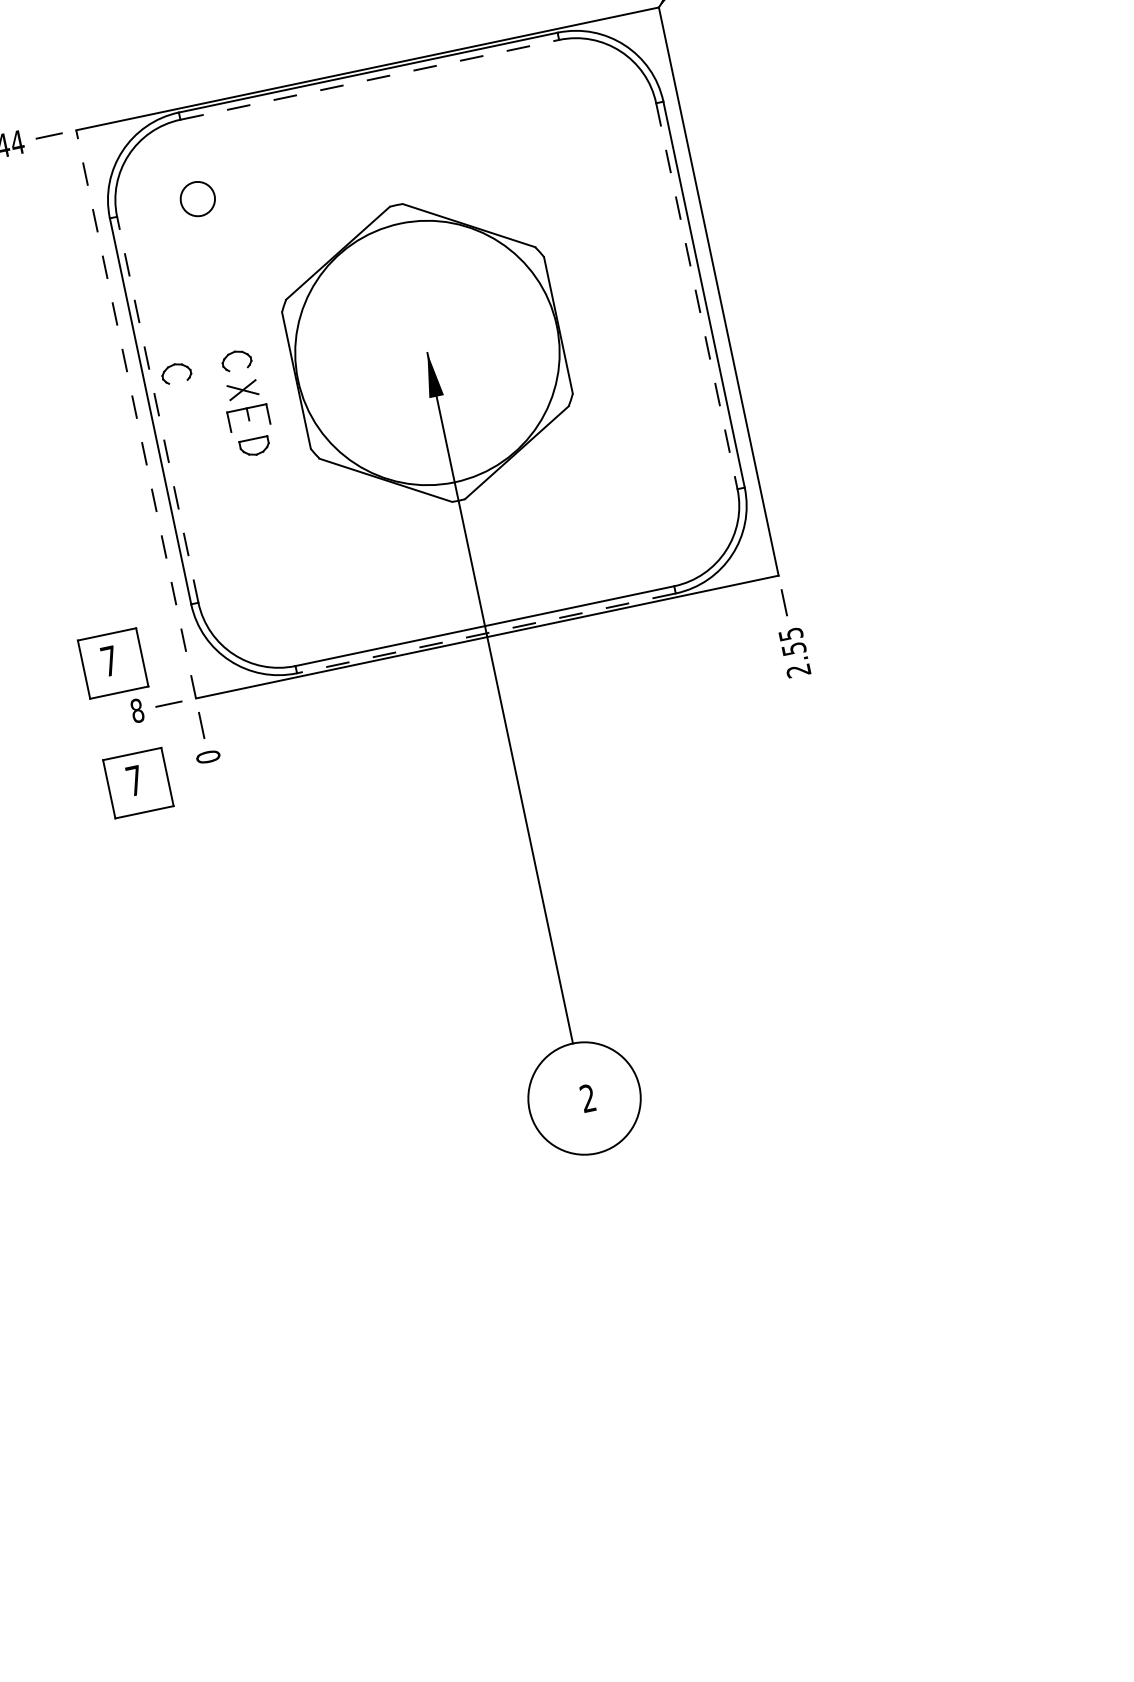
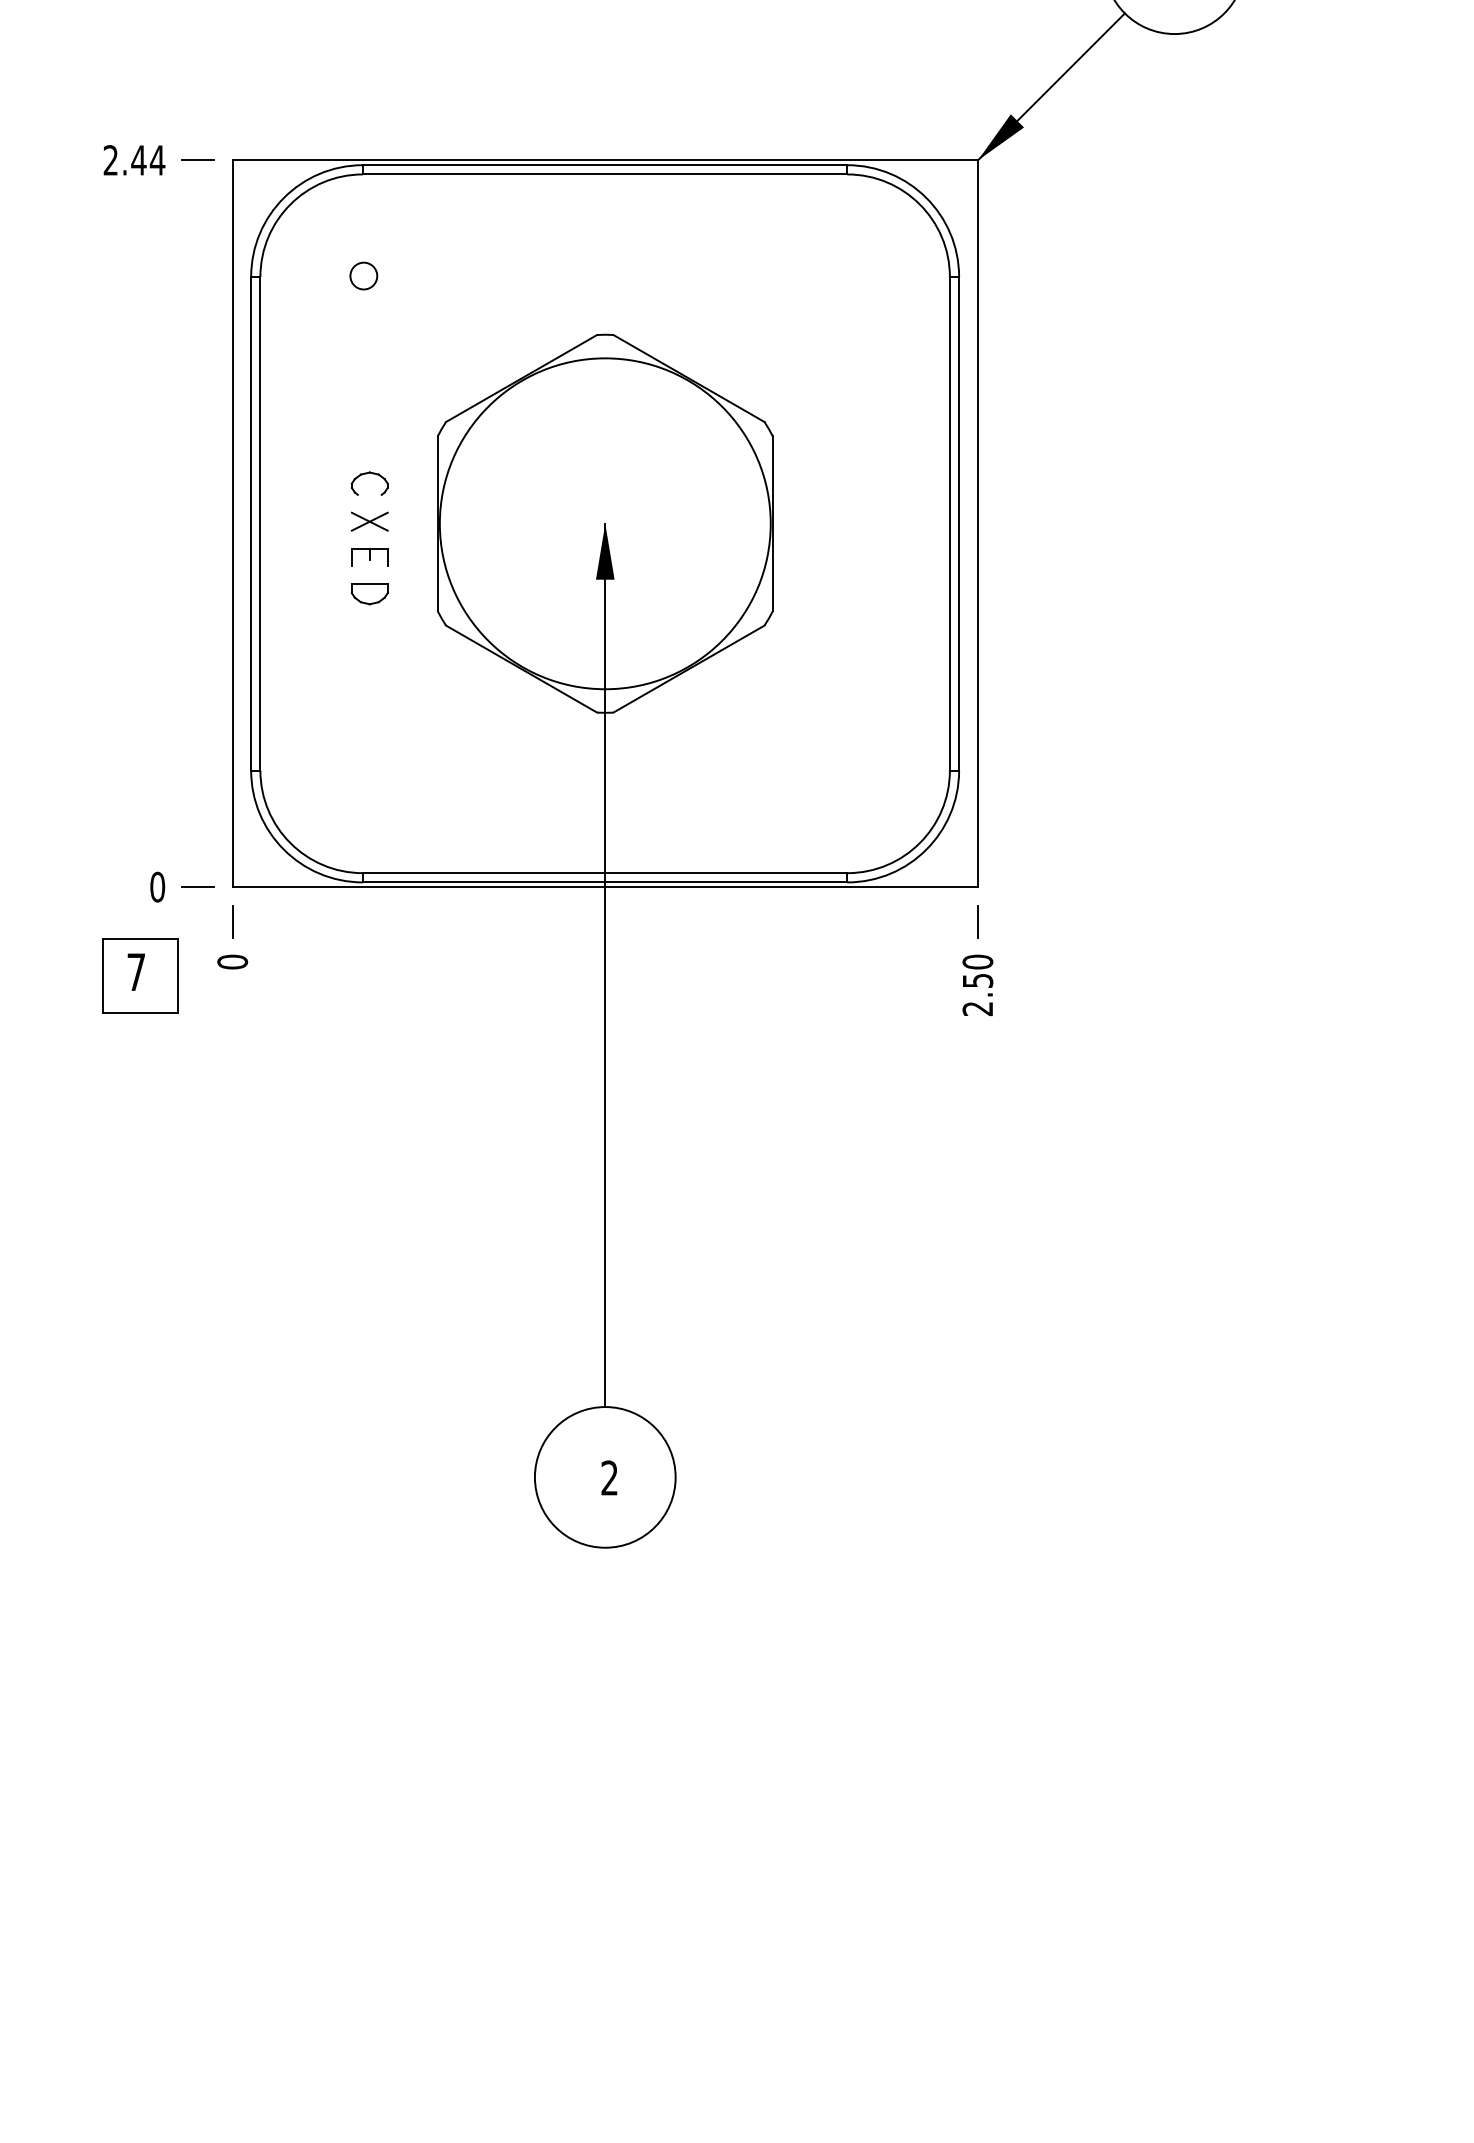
line: (370, 79) -> (605, 174), dashed -> solid
circle: (197, 198) -> (363, 275), size x0.62
line: (696, 296) -> (949, 523), dashed -> solid
part: (172, 366) -> (289, 474), removed
line: (157, 409) -> (260, 523), dashed -> solid
line: (135, 414) -> (232, 523), dashed -> solid
part: (248, 418) -> (369, 557), size x0.71
line: (485, 633) -> (604, 882), dashed -> solid
text: (790, 633) -> (977, 961), 2.55 -> 2.50
part: (113, 663) -> (140, 822), removed
text: (137, 711) -> (157, 887), 8 -> 0

